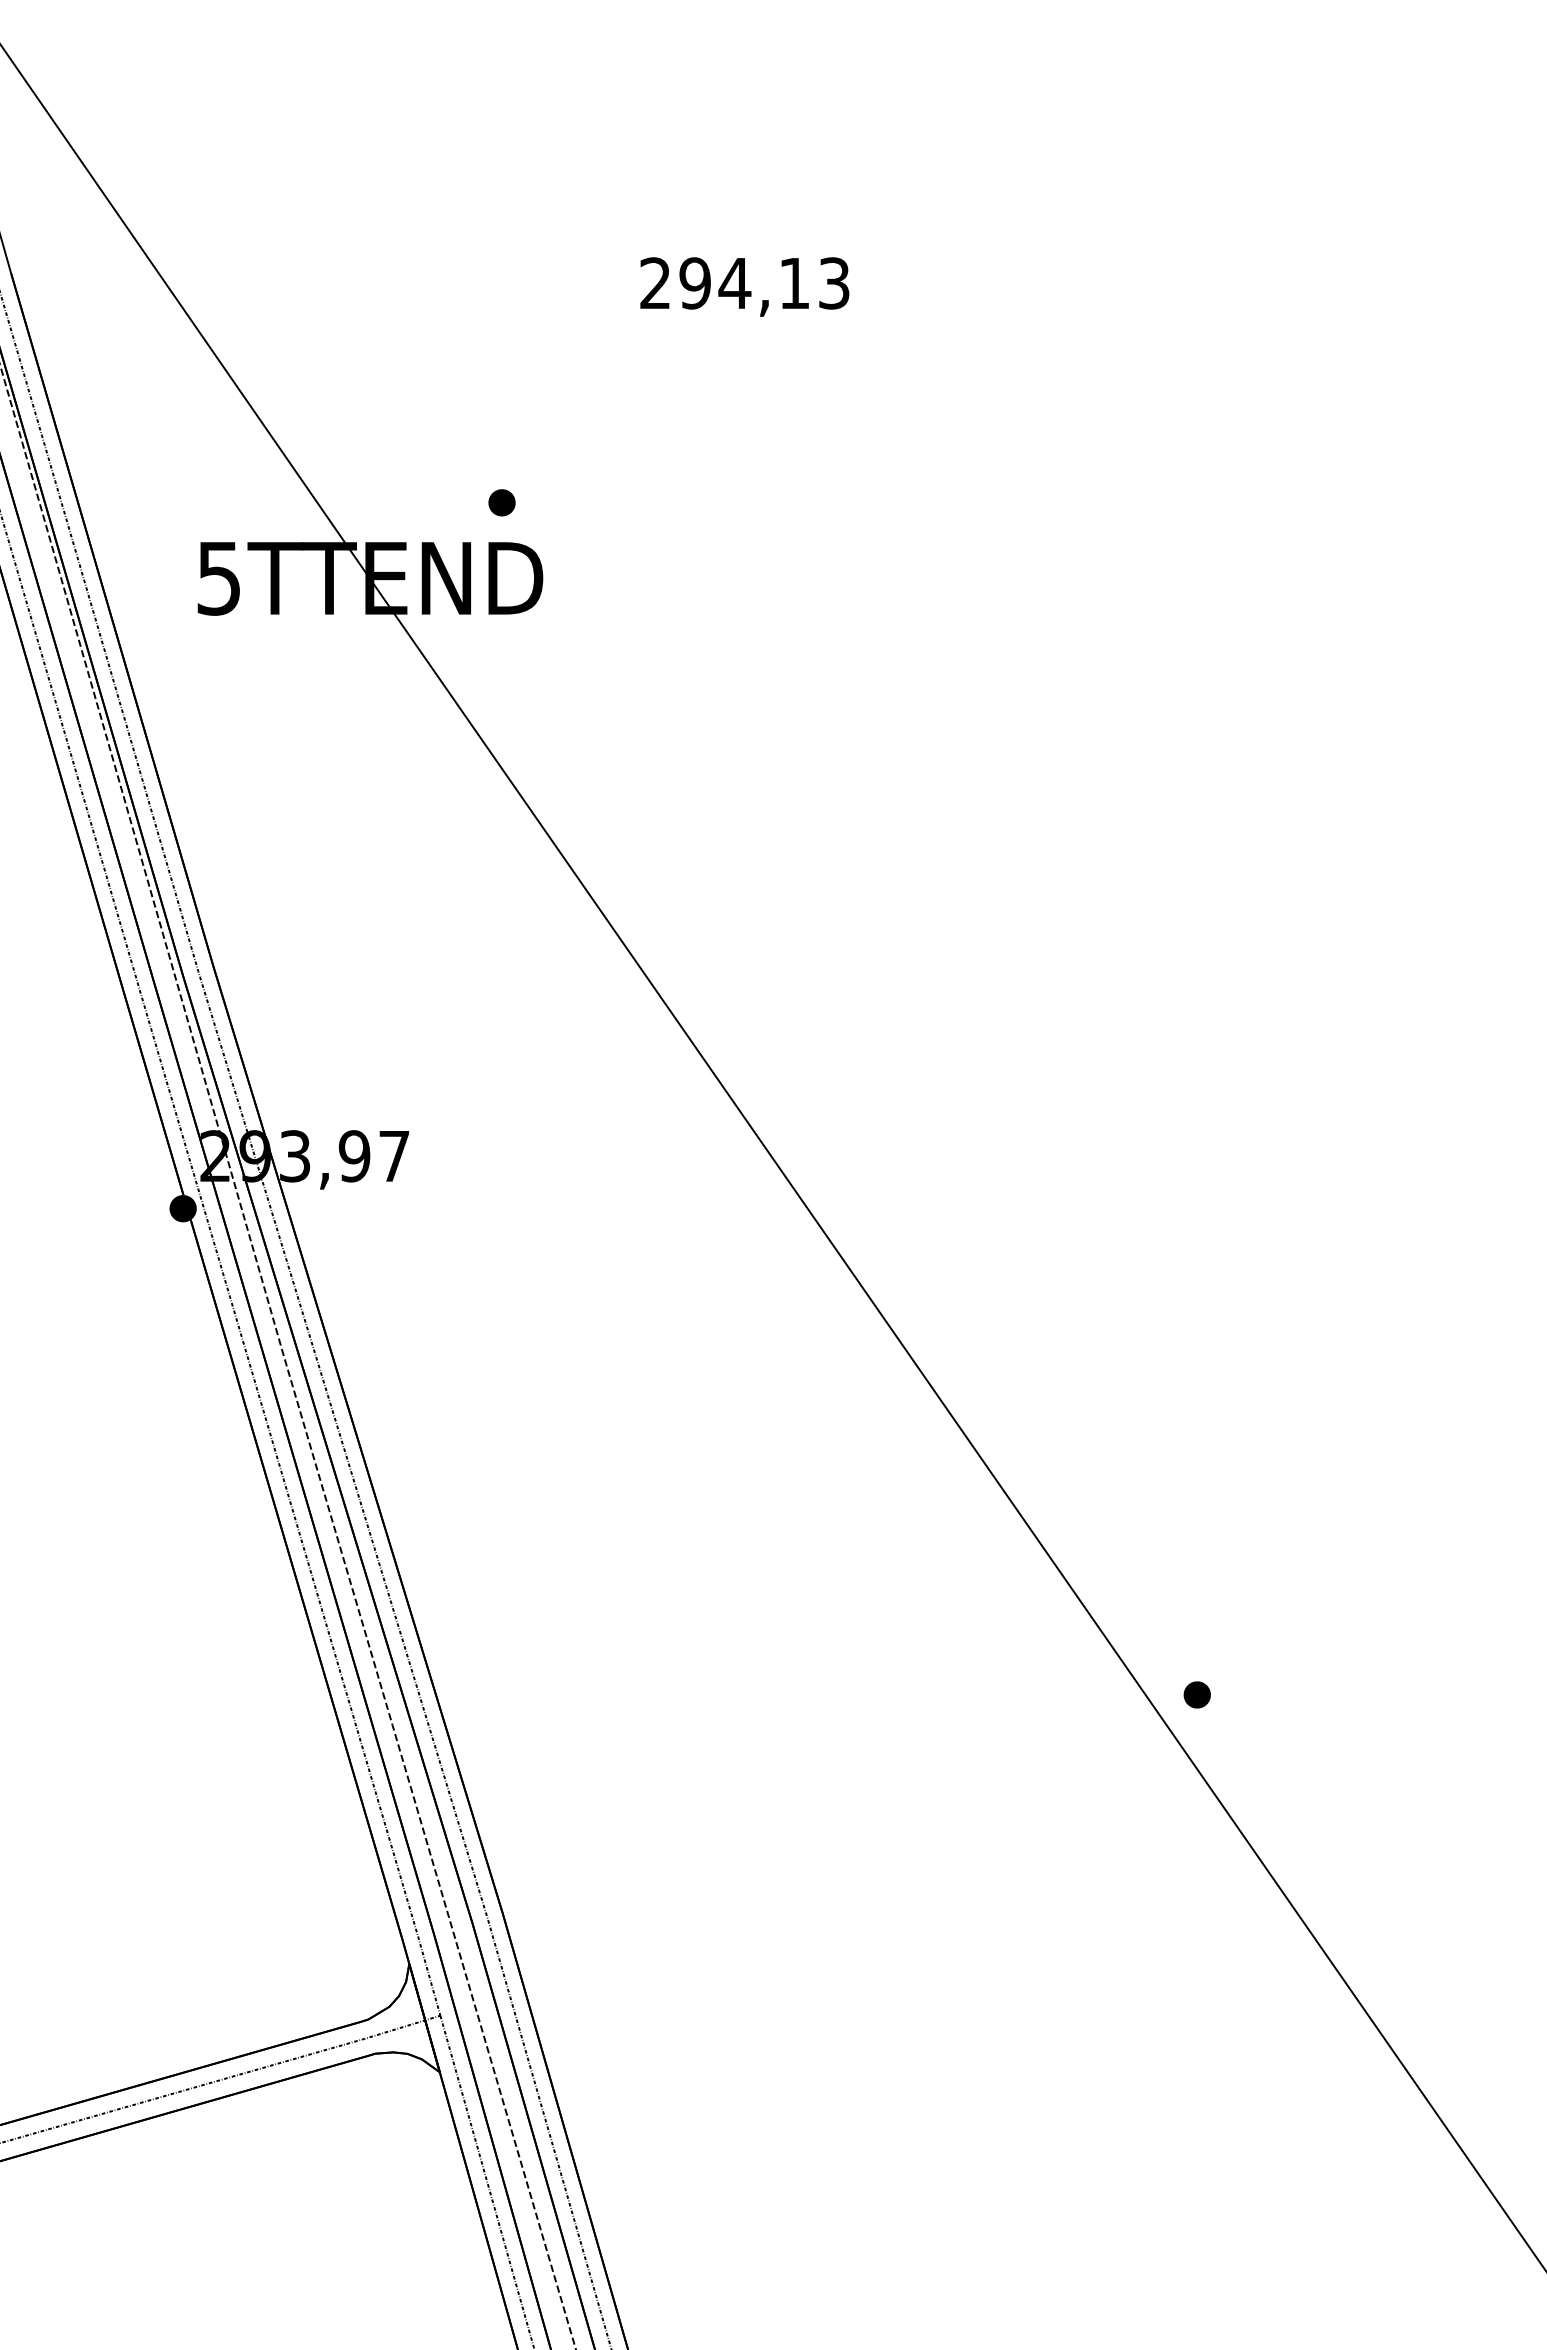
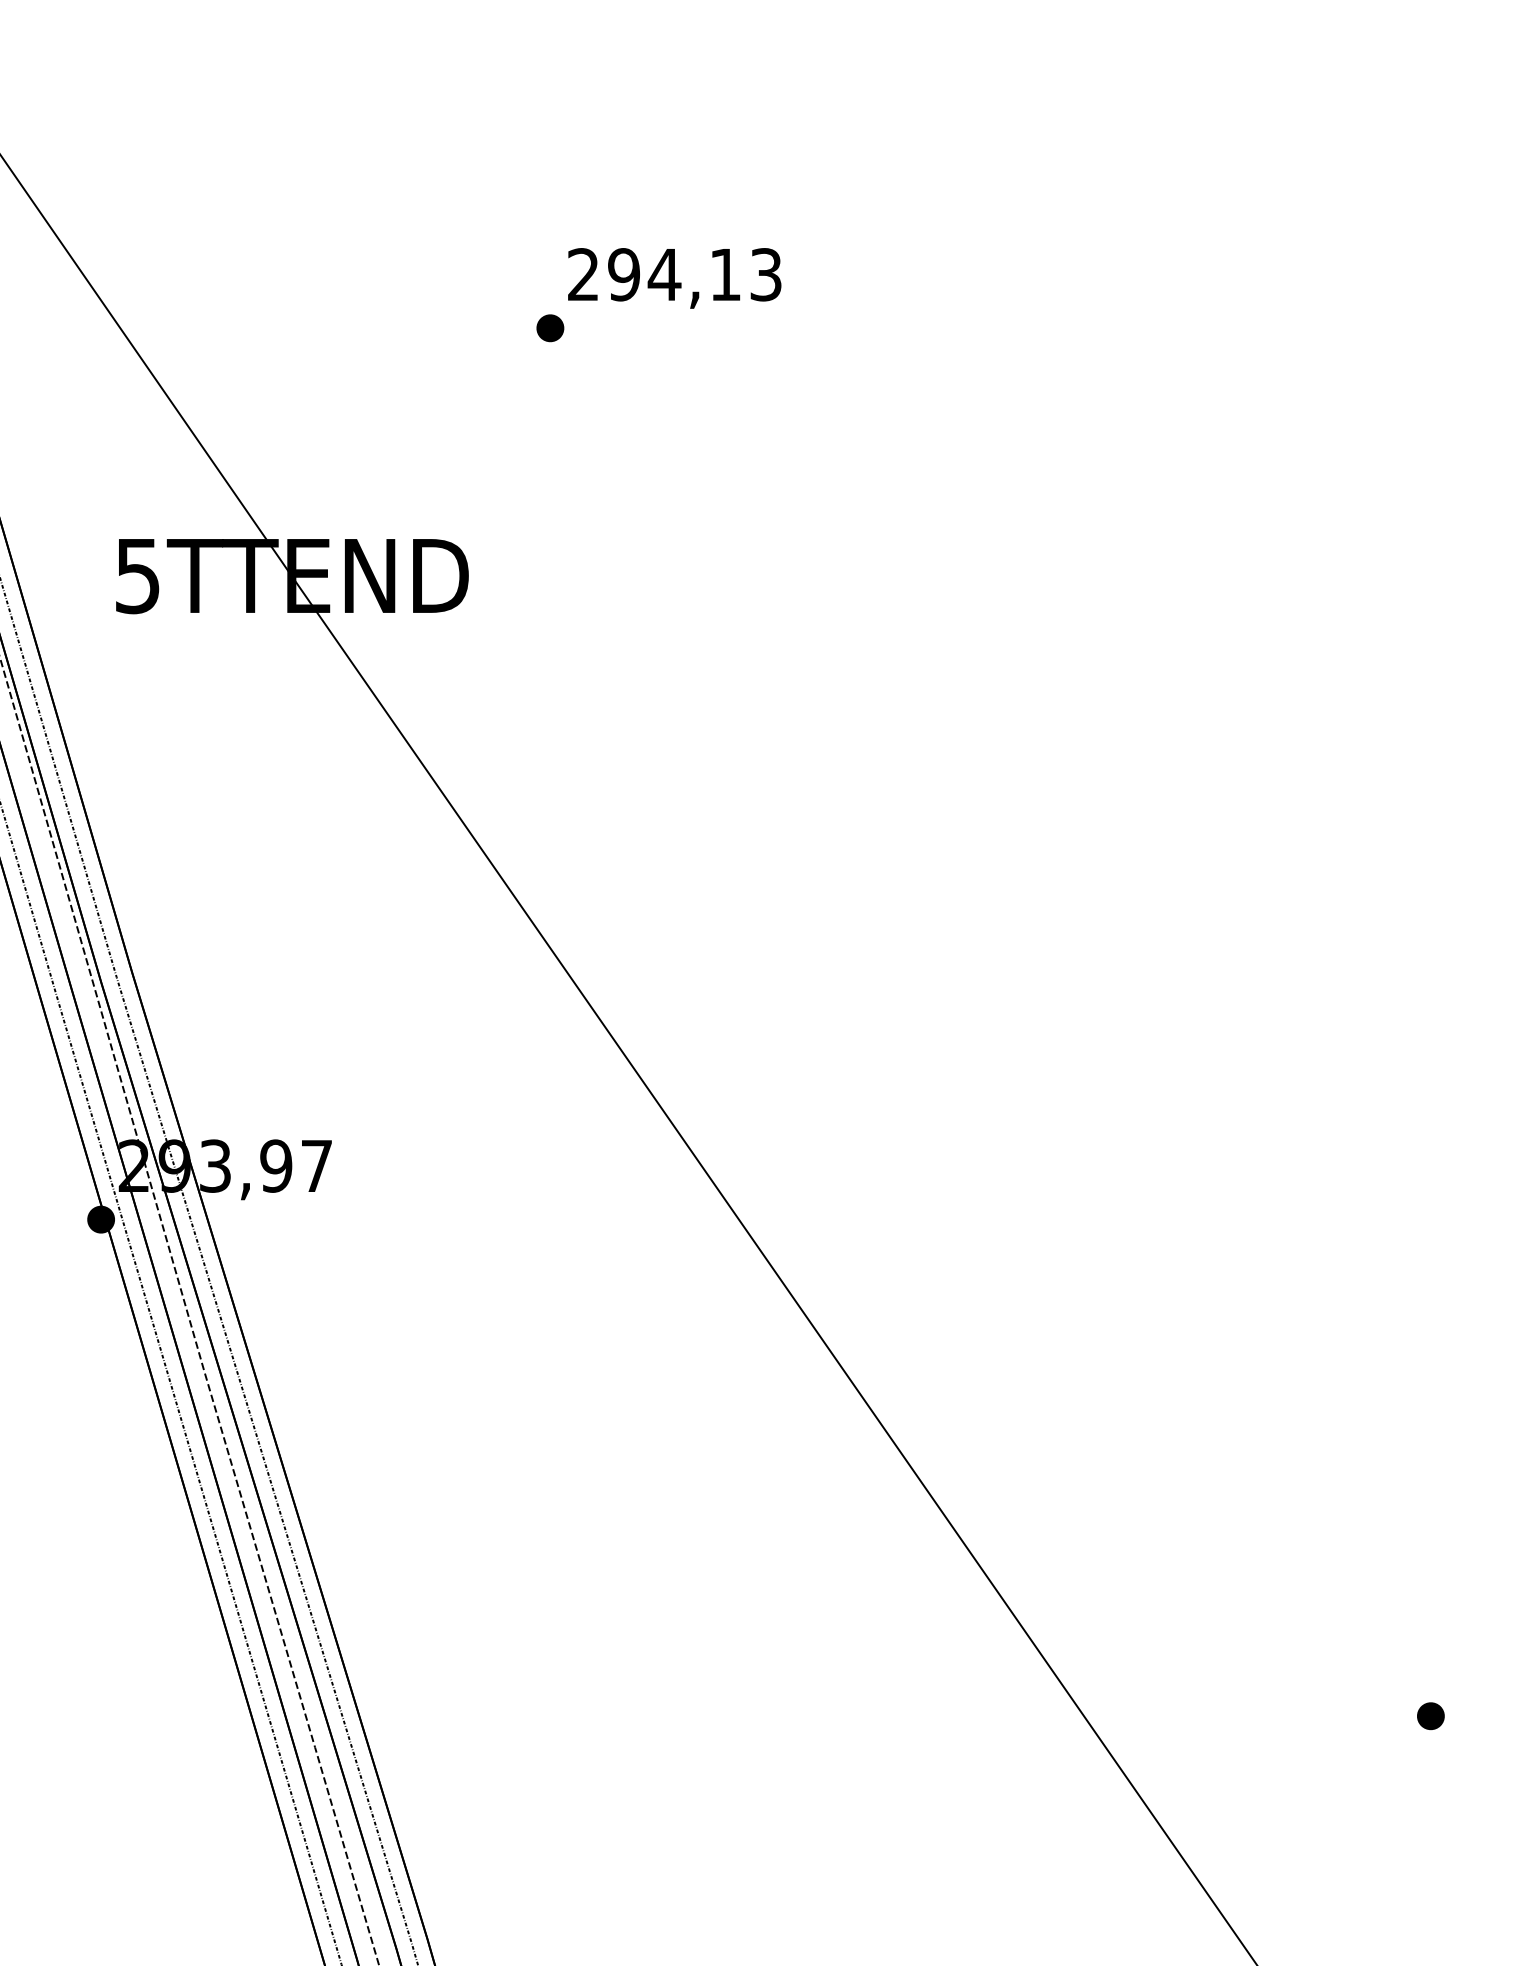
part: (501, 502) -> (549, 327), moved
part: (1196, 1694) -> (1430, 1715), moved

